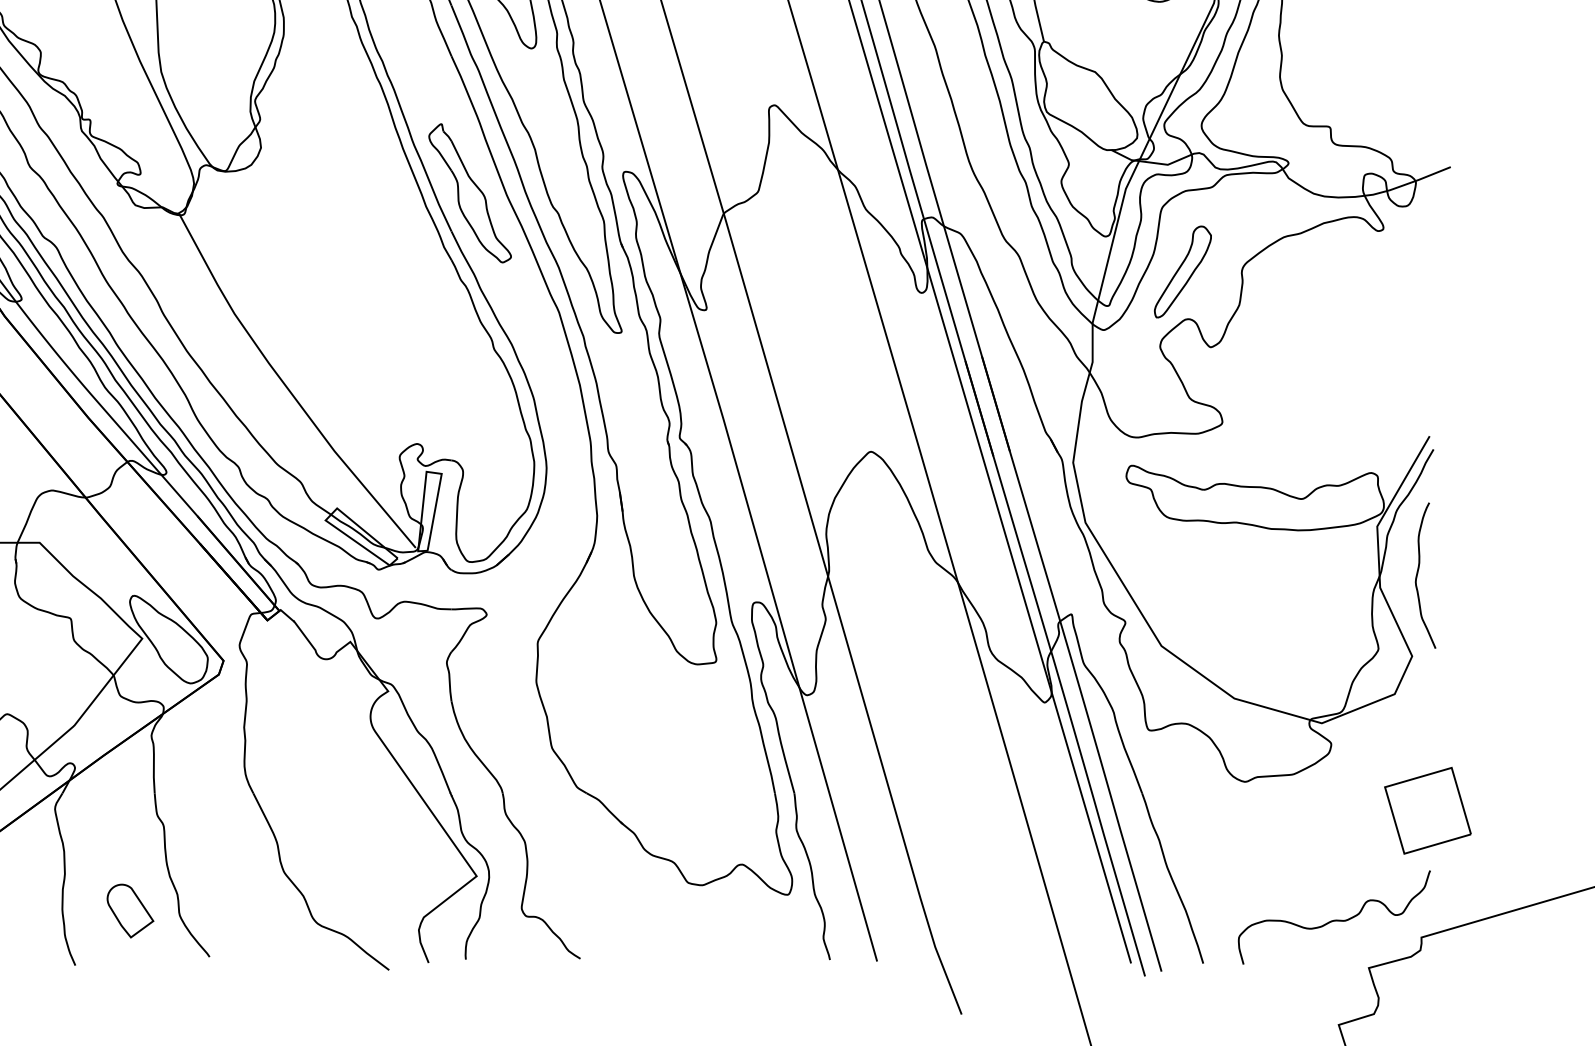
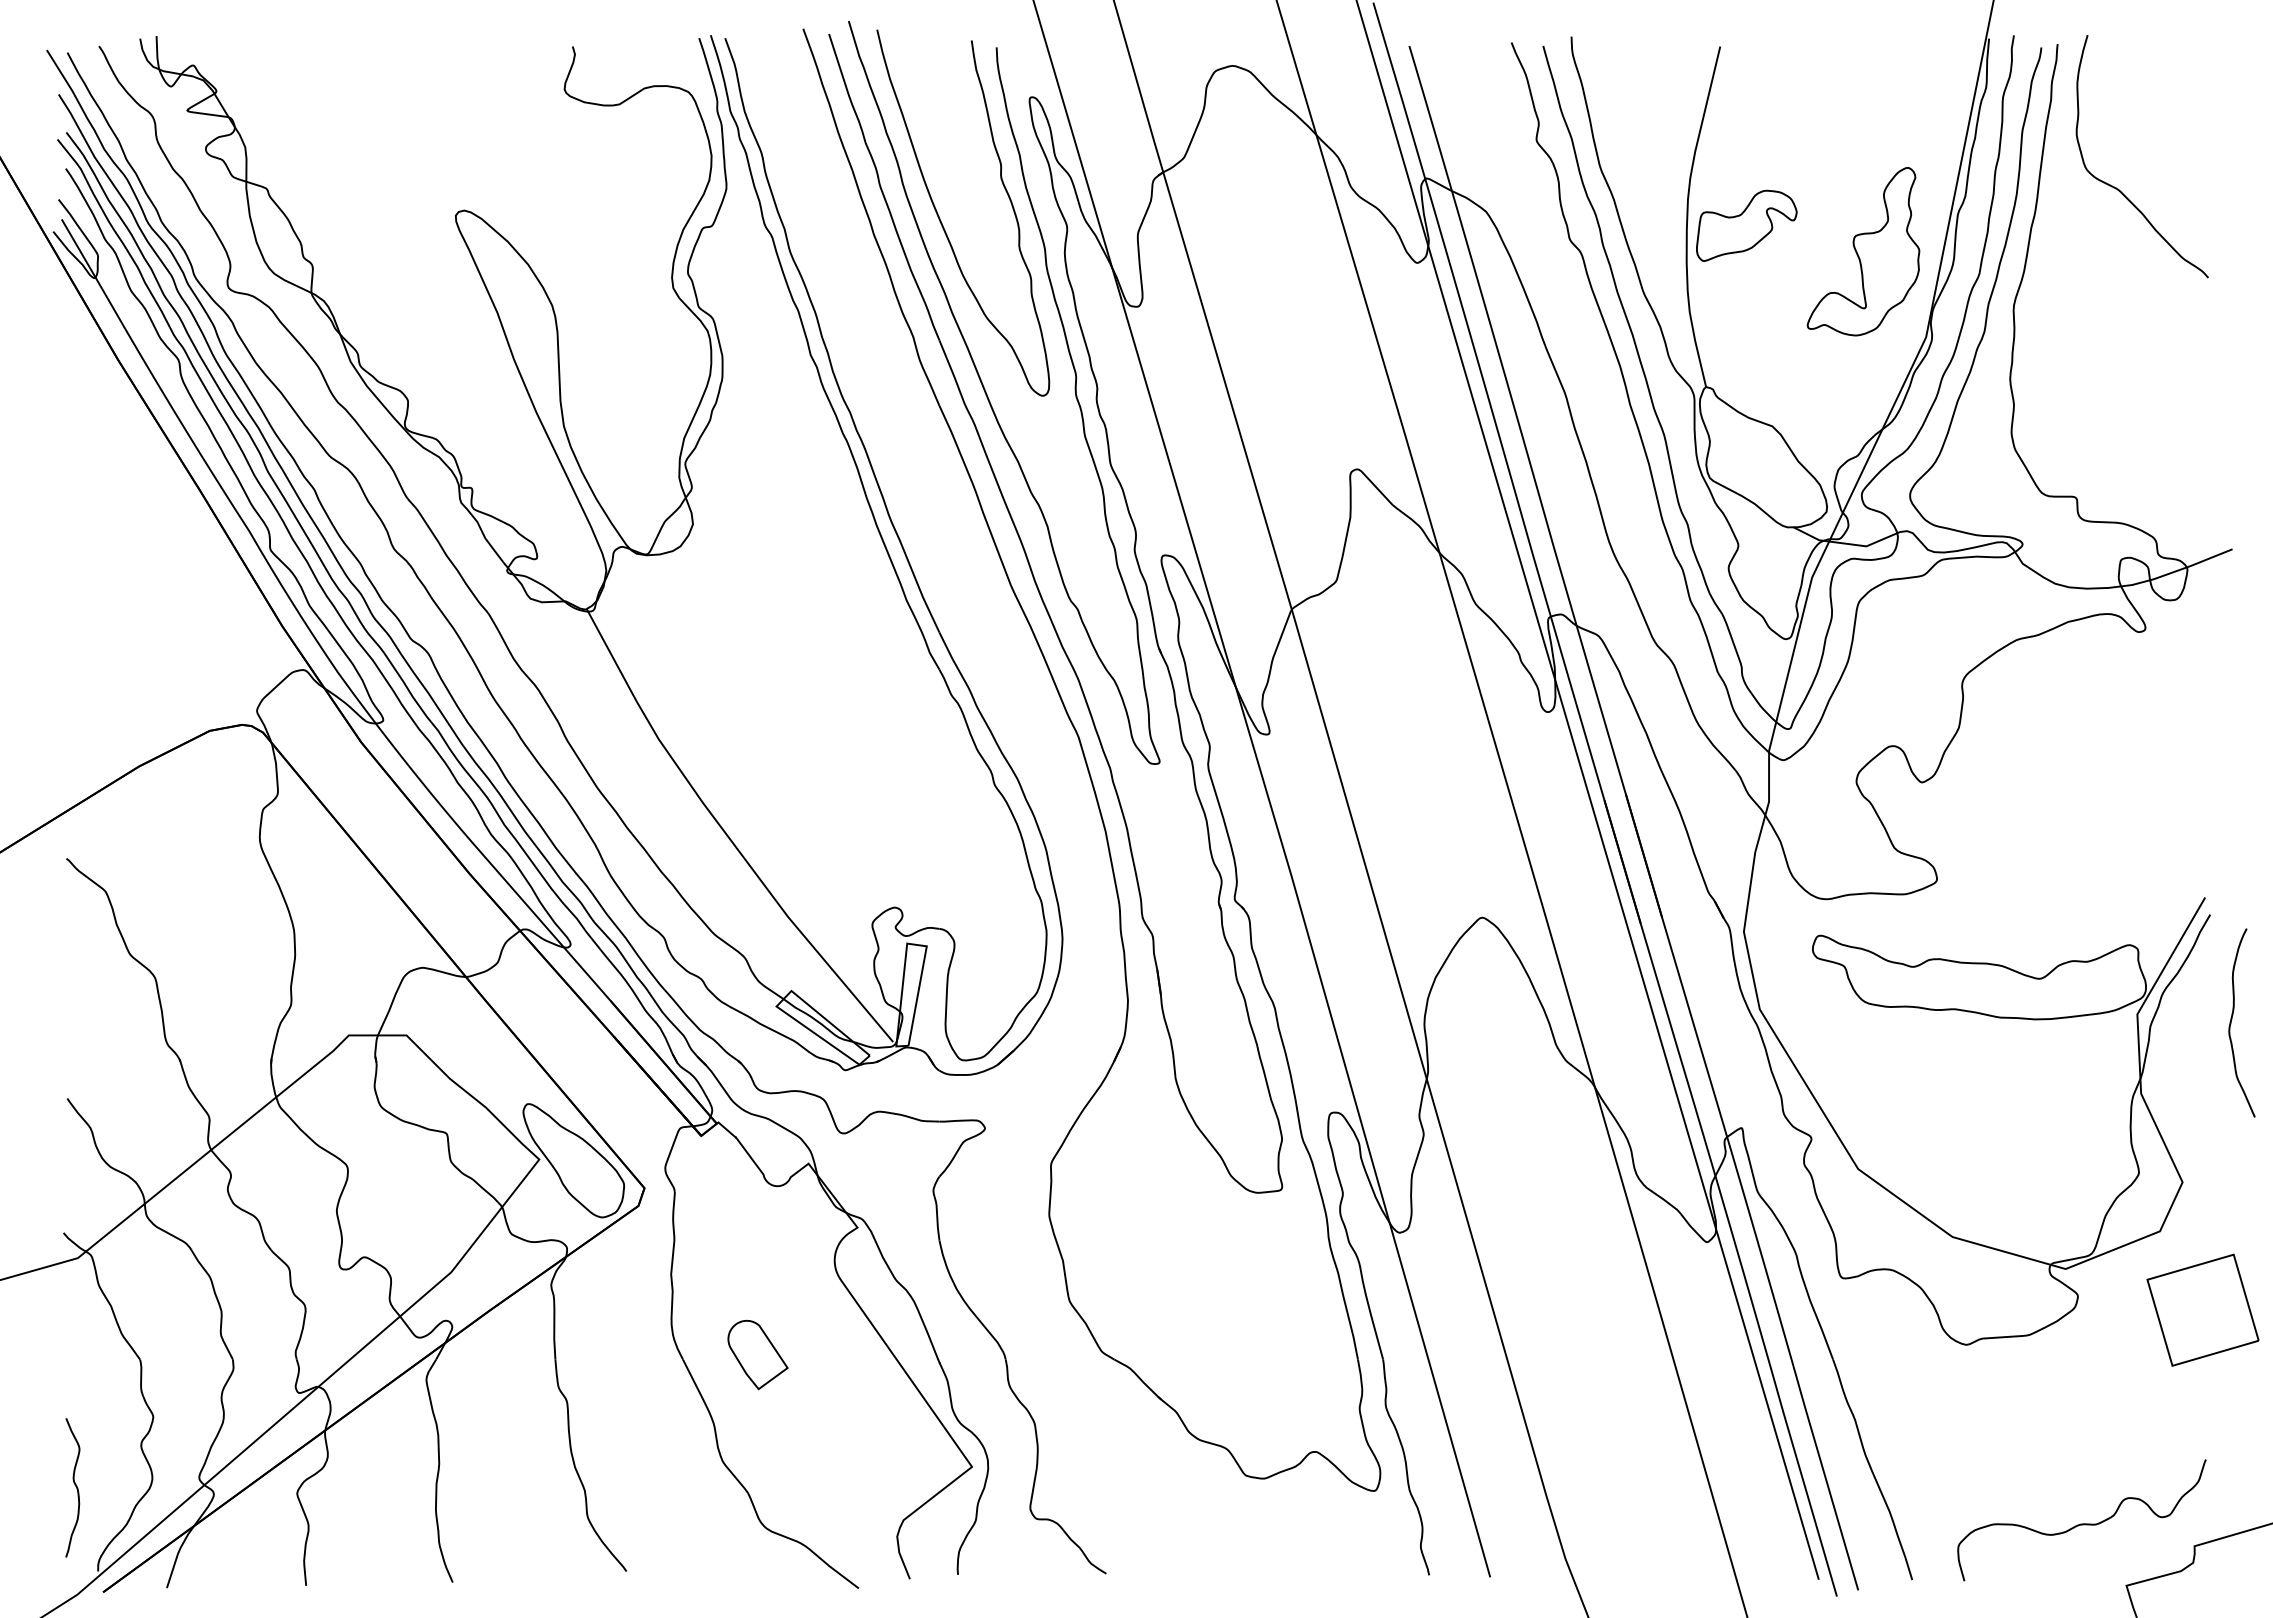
part: (470, 193) -> (963, 583), removed
part: (1182, 271) -> (1885, 684), removed
curve: (1418, 572) -> (2232, 1019), moved
part: (1427, 810) -> (2202, 1309), moved
part: (130, 910) -> (757, 1354), moved

